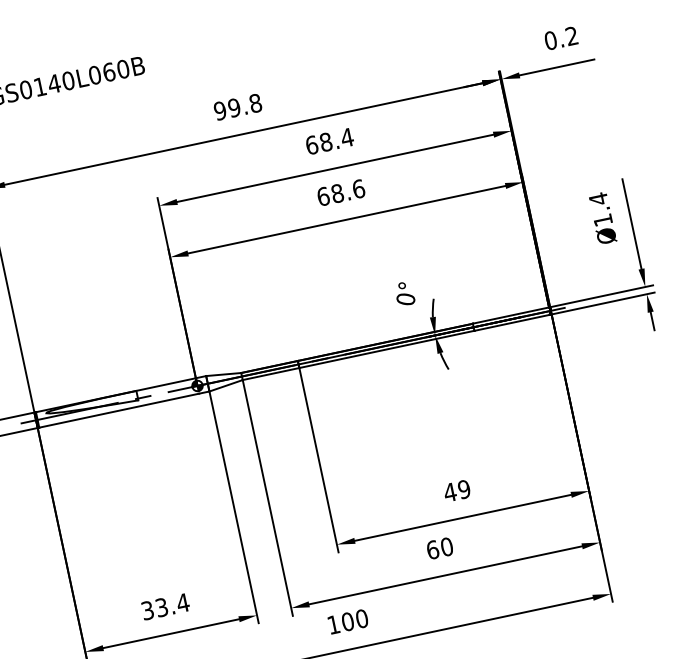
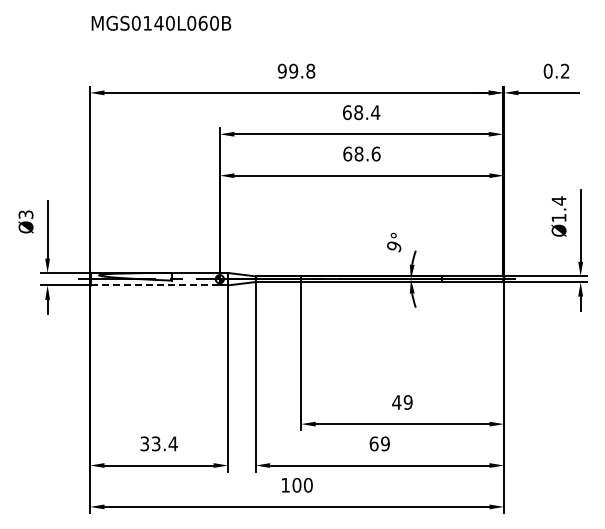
text: (406, 300) -> (394, 247), 0° -> 9°
line: (120, 410) -> (156, 285), solid -> dashed
text: (446, 546) -> (385, 443), 60 -> 69

